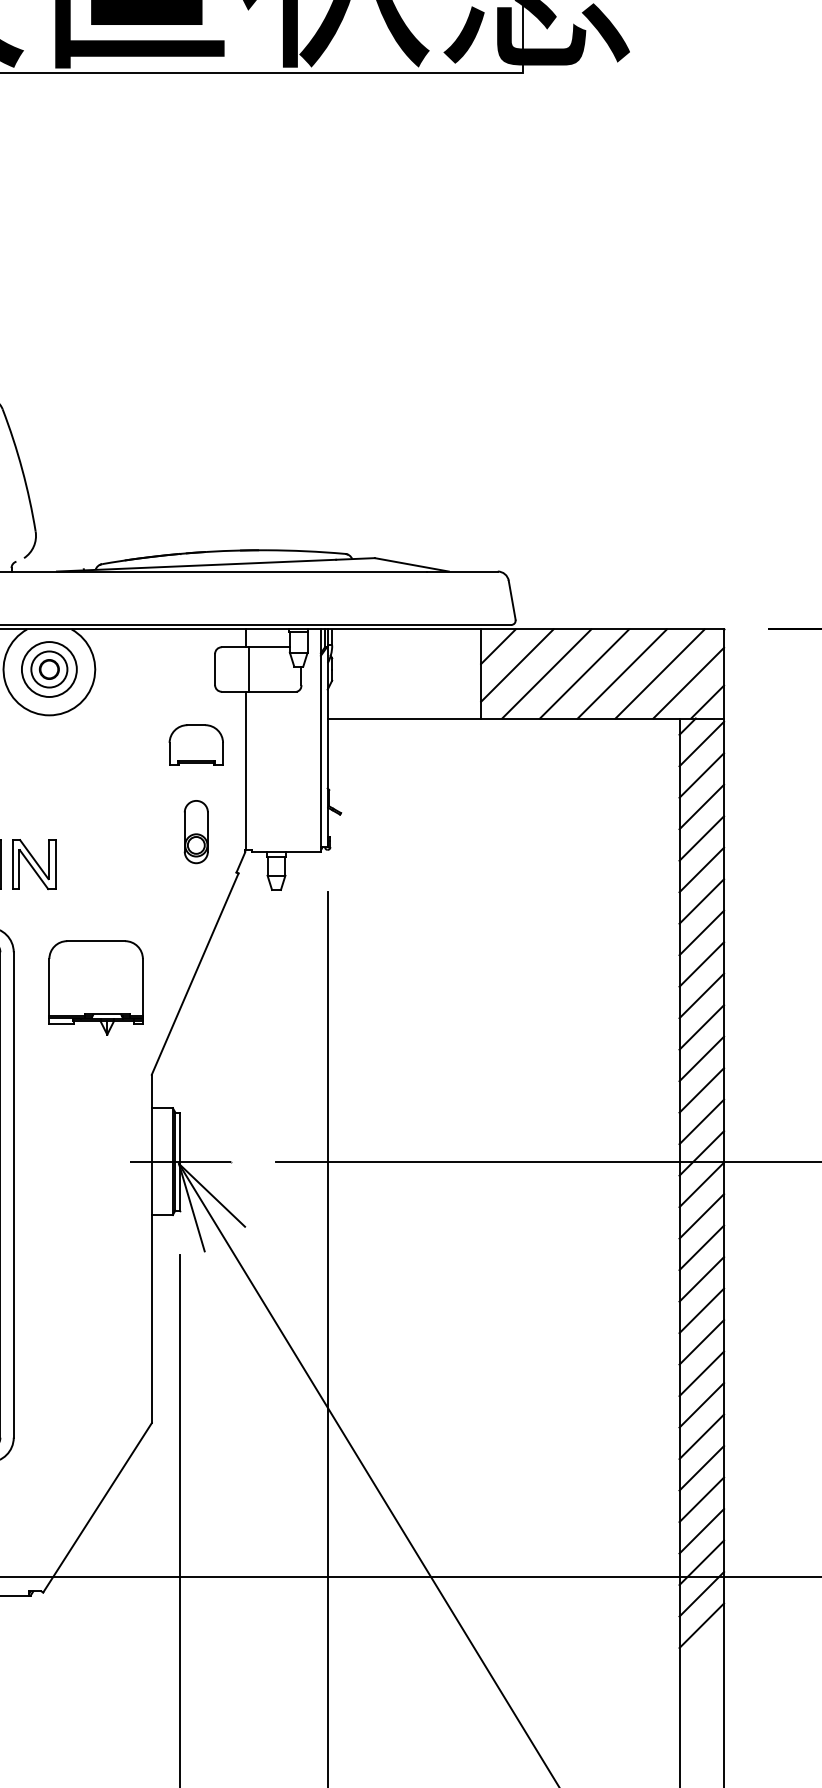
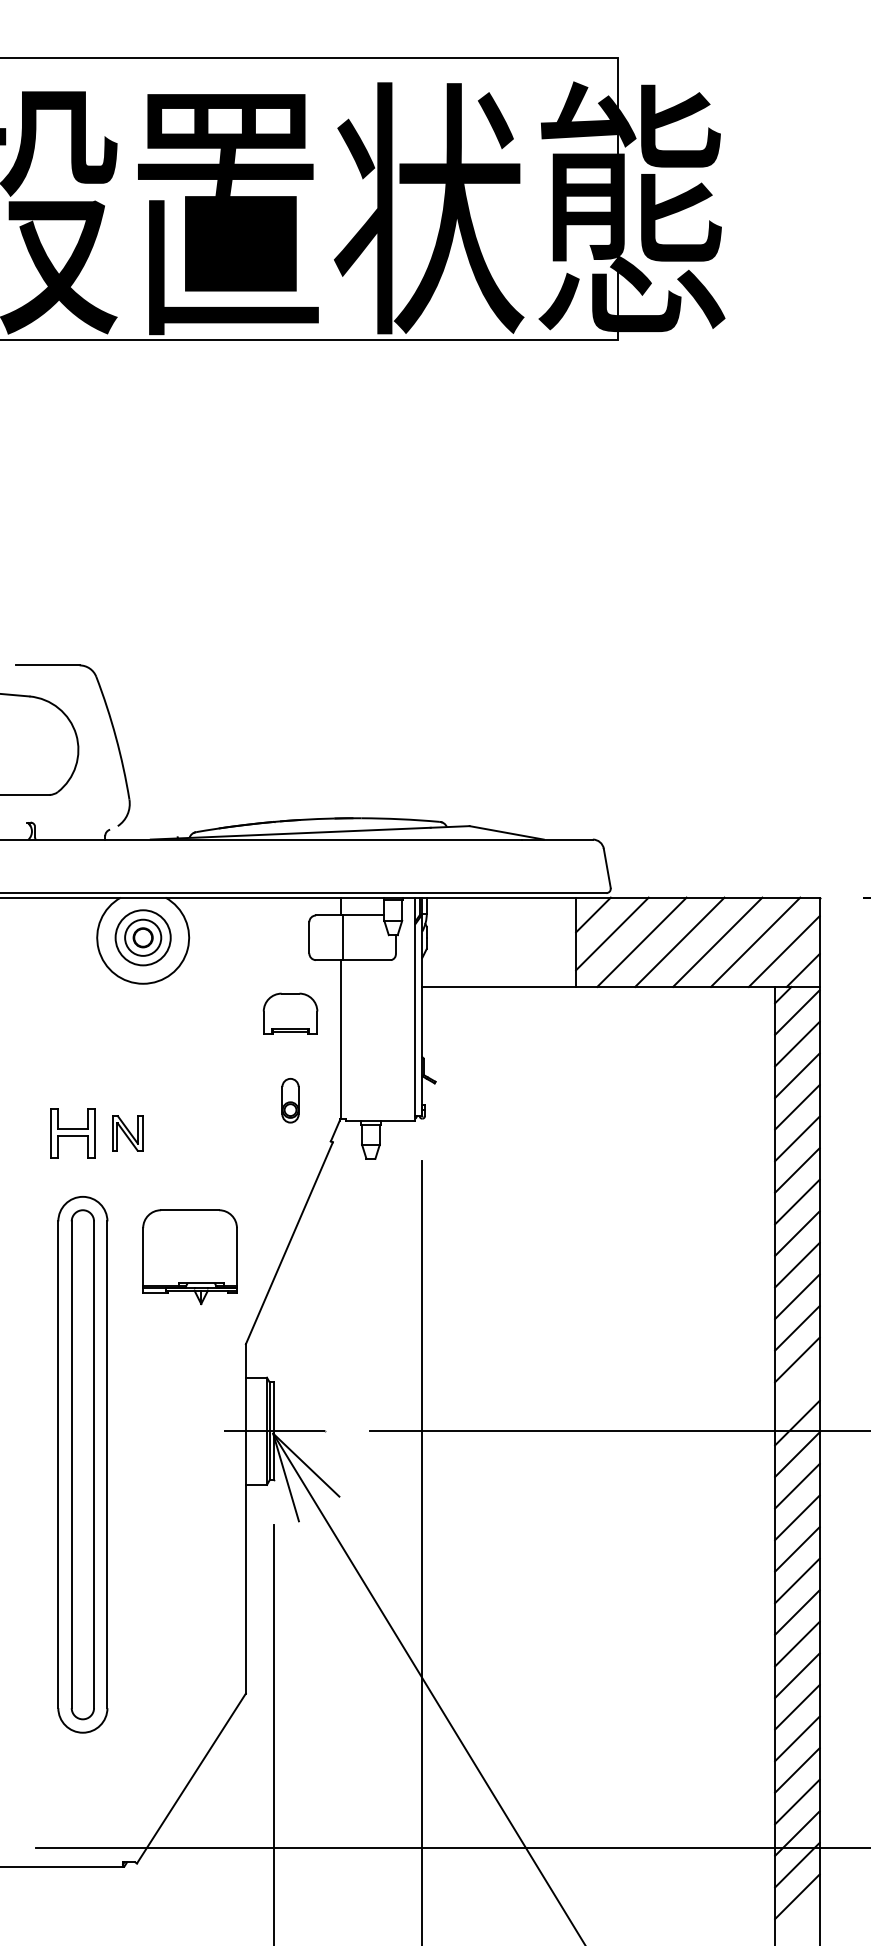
part: (196, 831) -> (290, 1100), size x0.7
part: (33, 864) -> (127, 1133), size x0.7
line: (701, 1121) -> (797, 1391), removed

